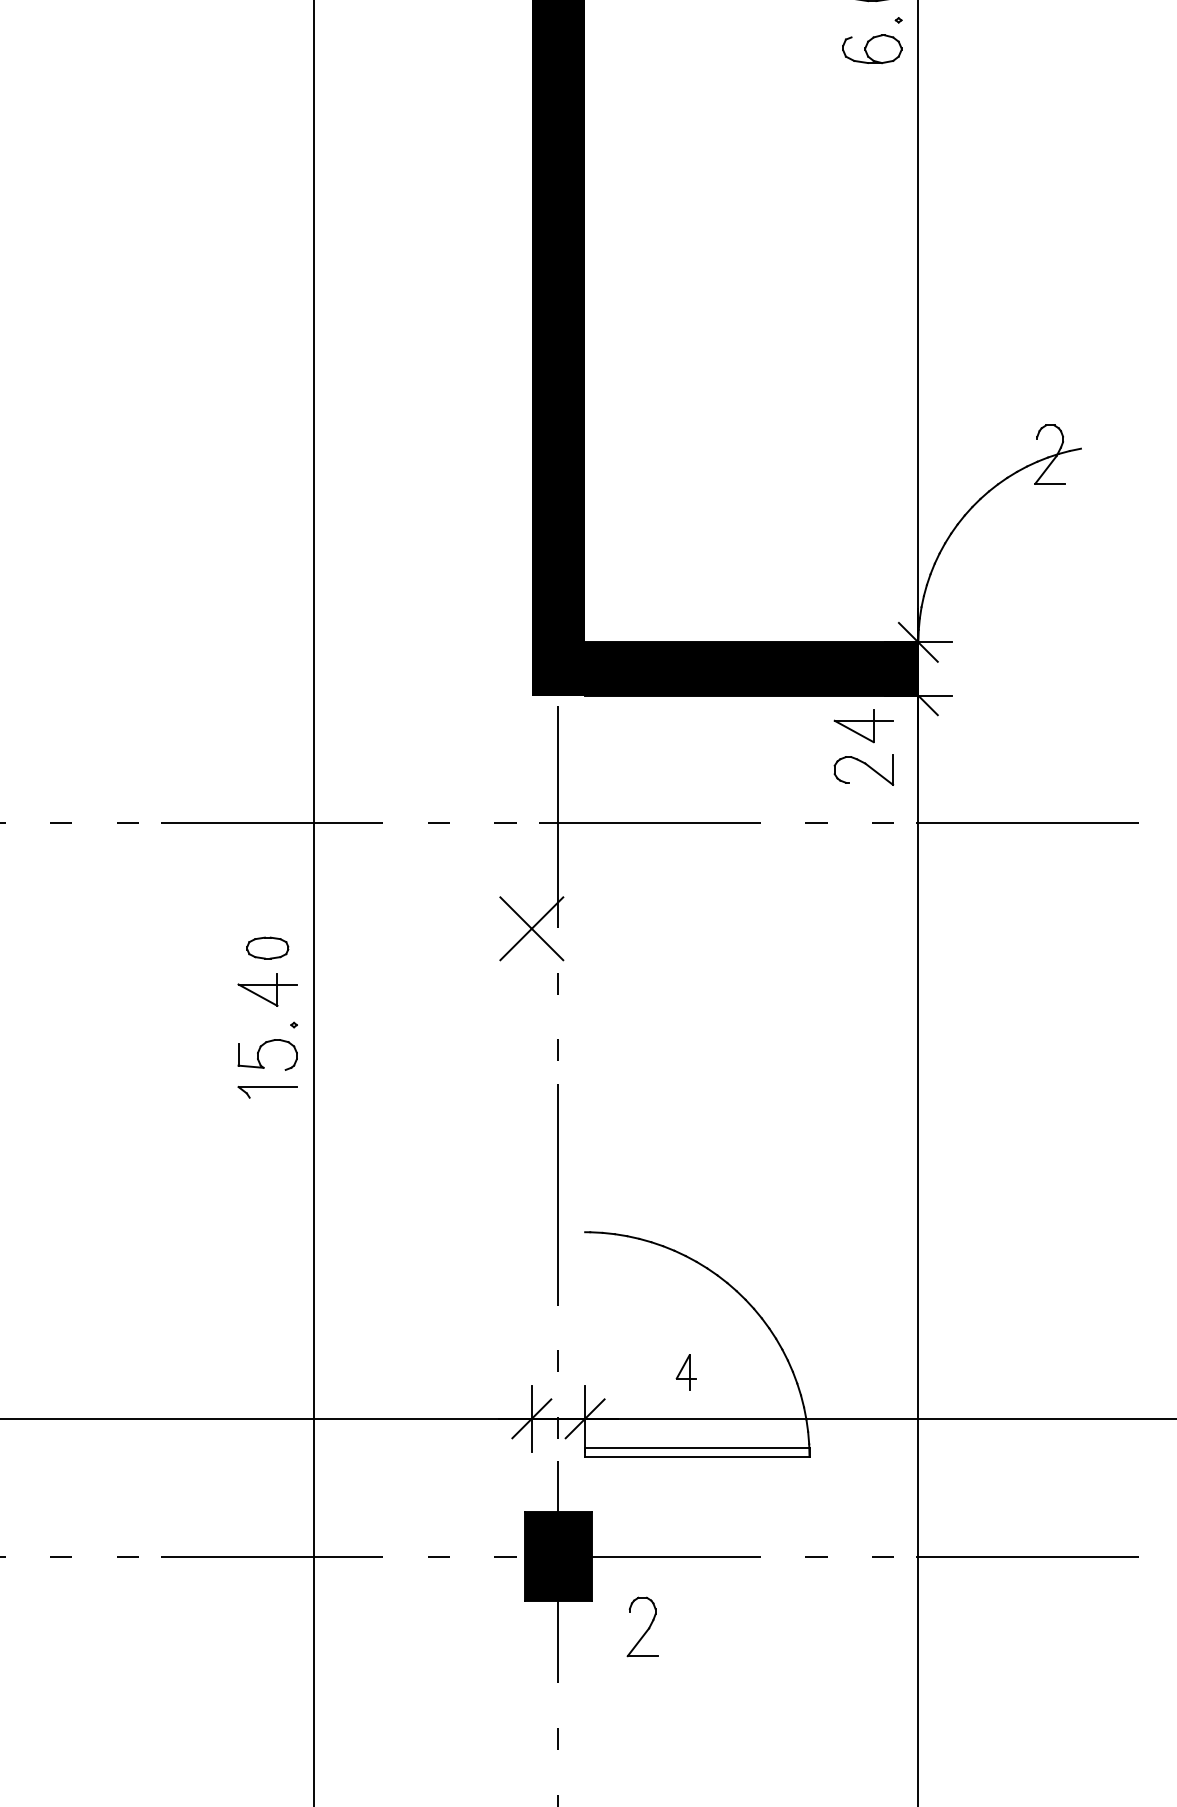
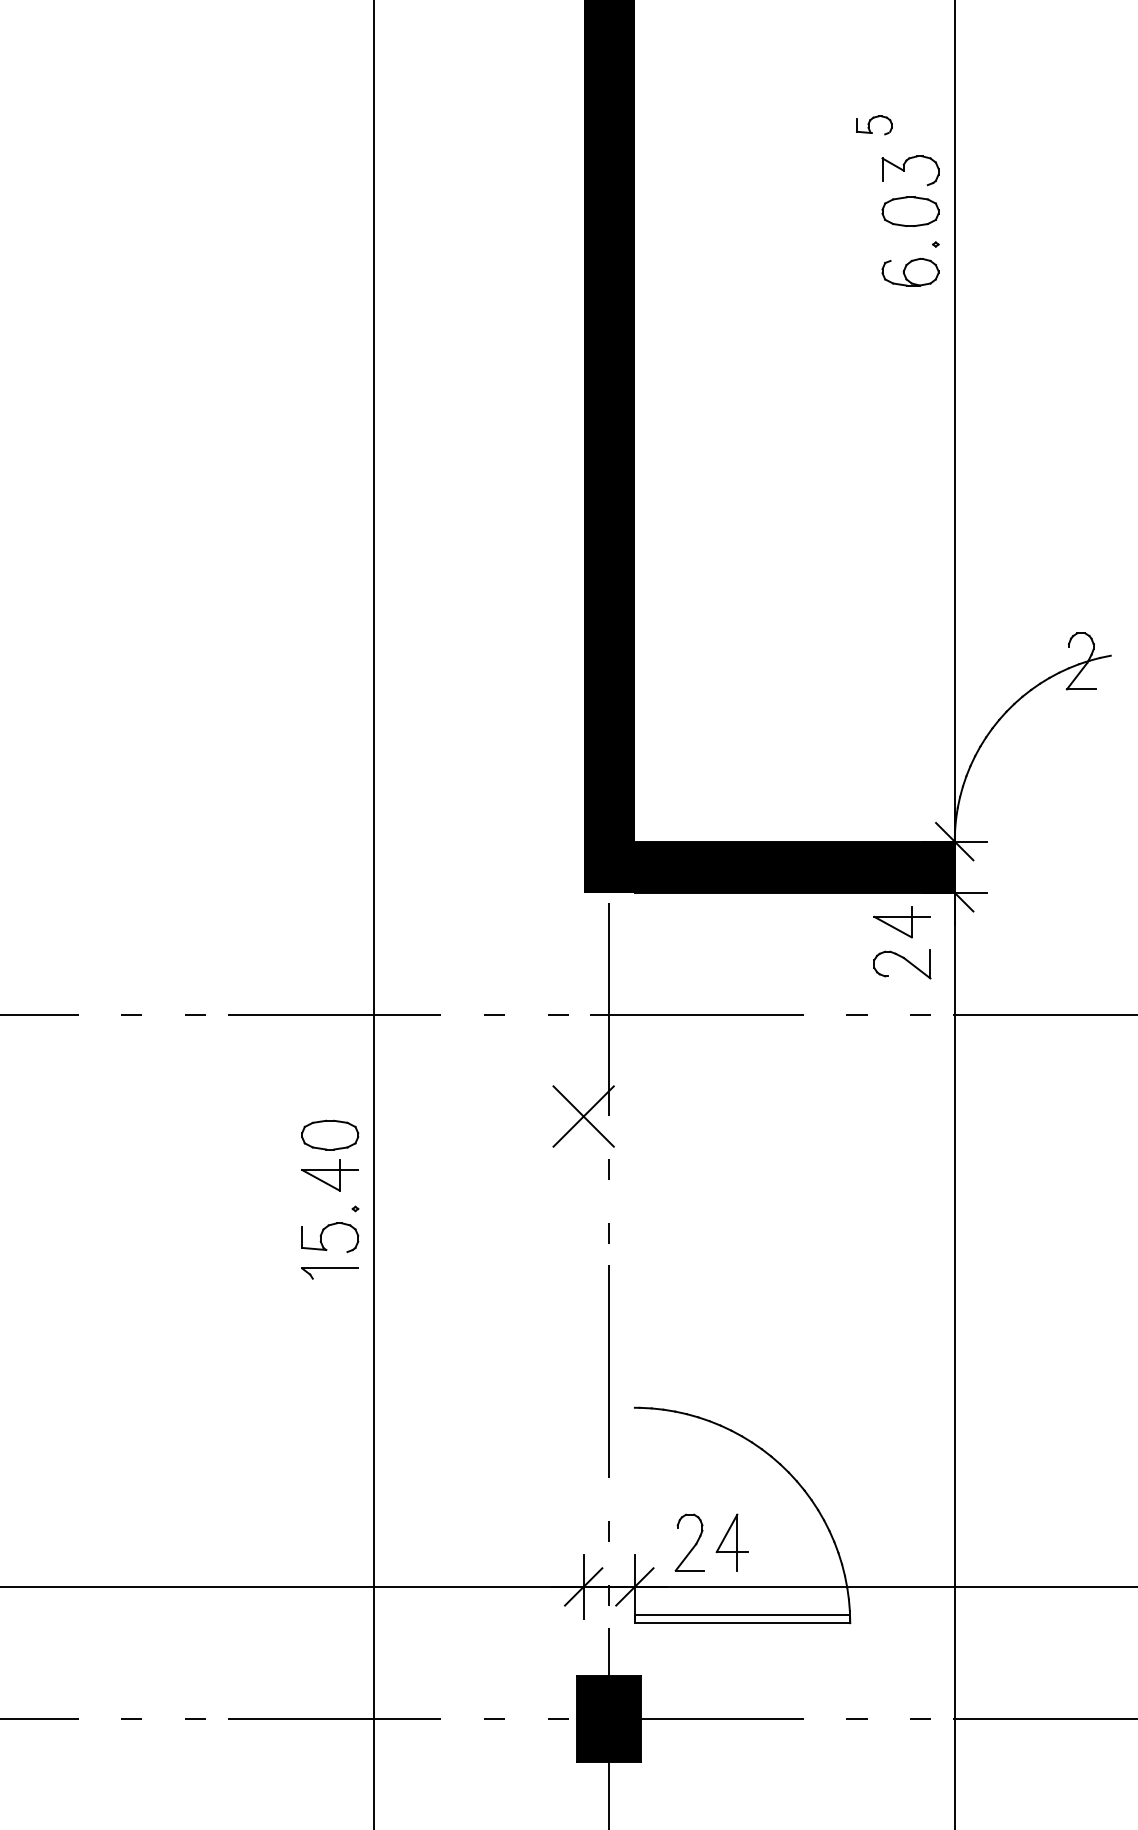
part: (268, 947) -> (330, 1134), size x1.43
part: (685, 1372) -> (731, 1542), size x1.67
part: (642, 1626) -> (689, 1542), moved

